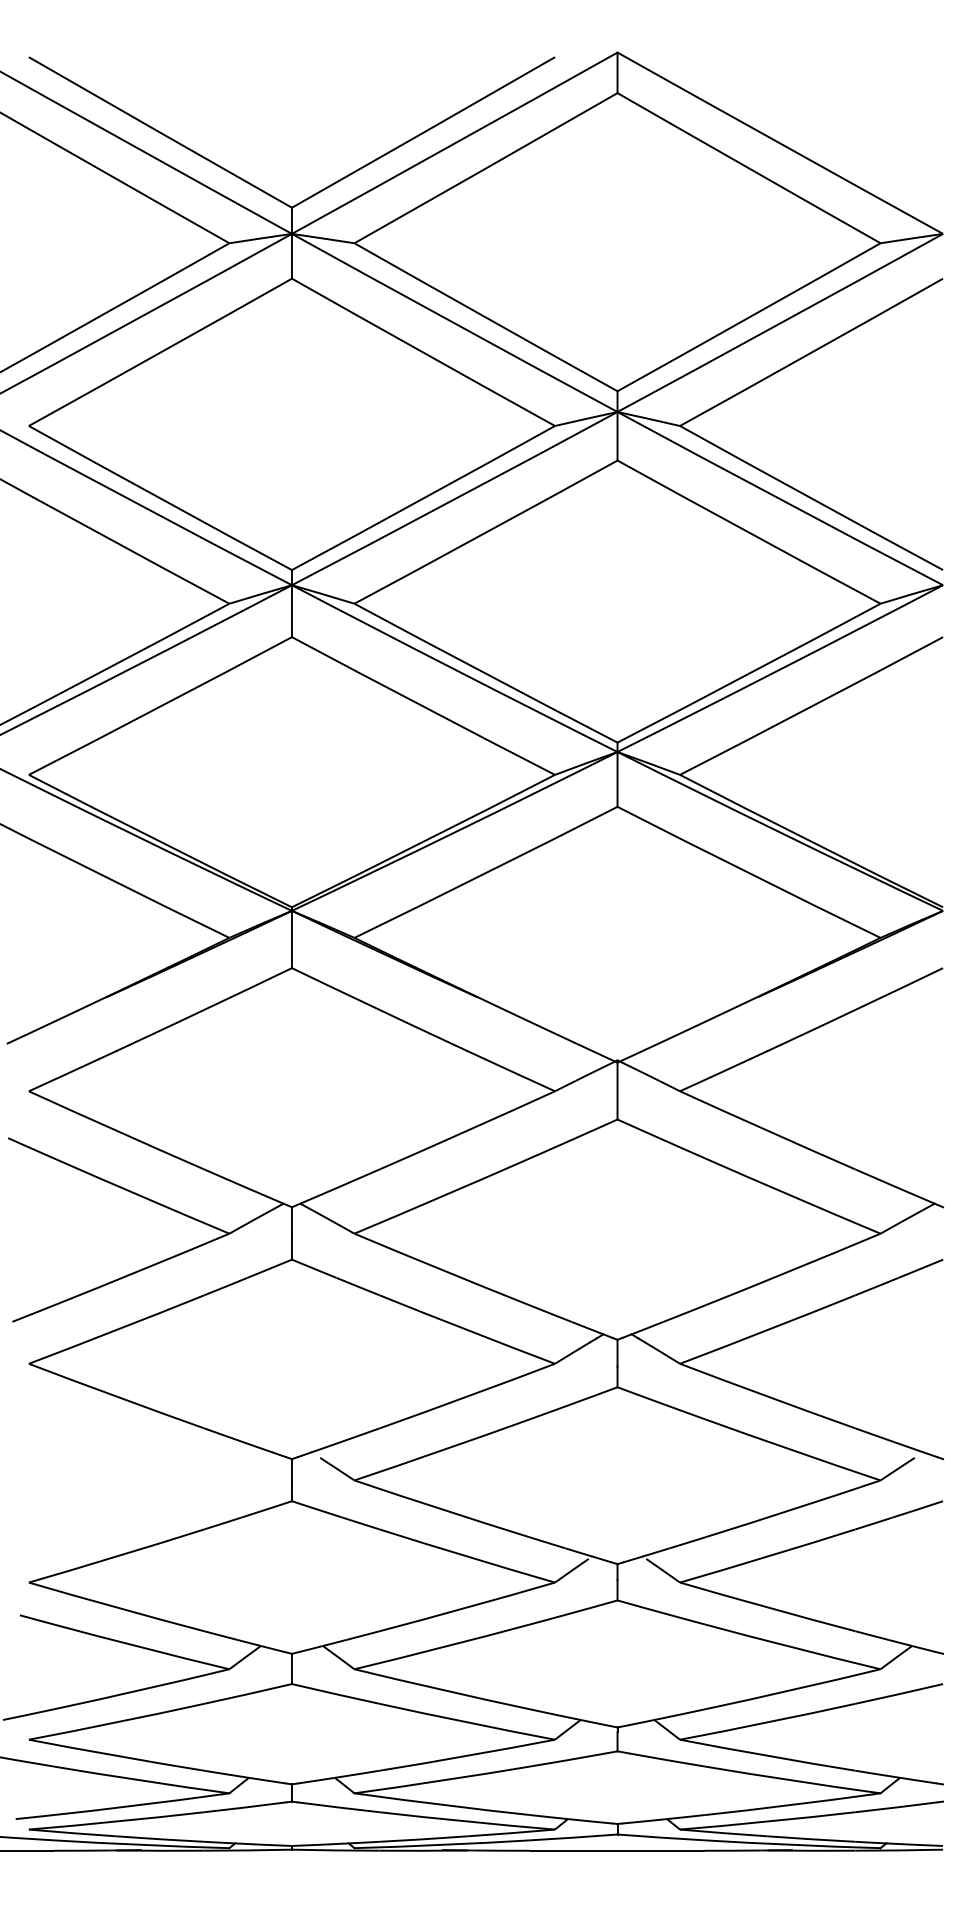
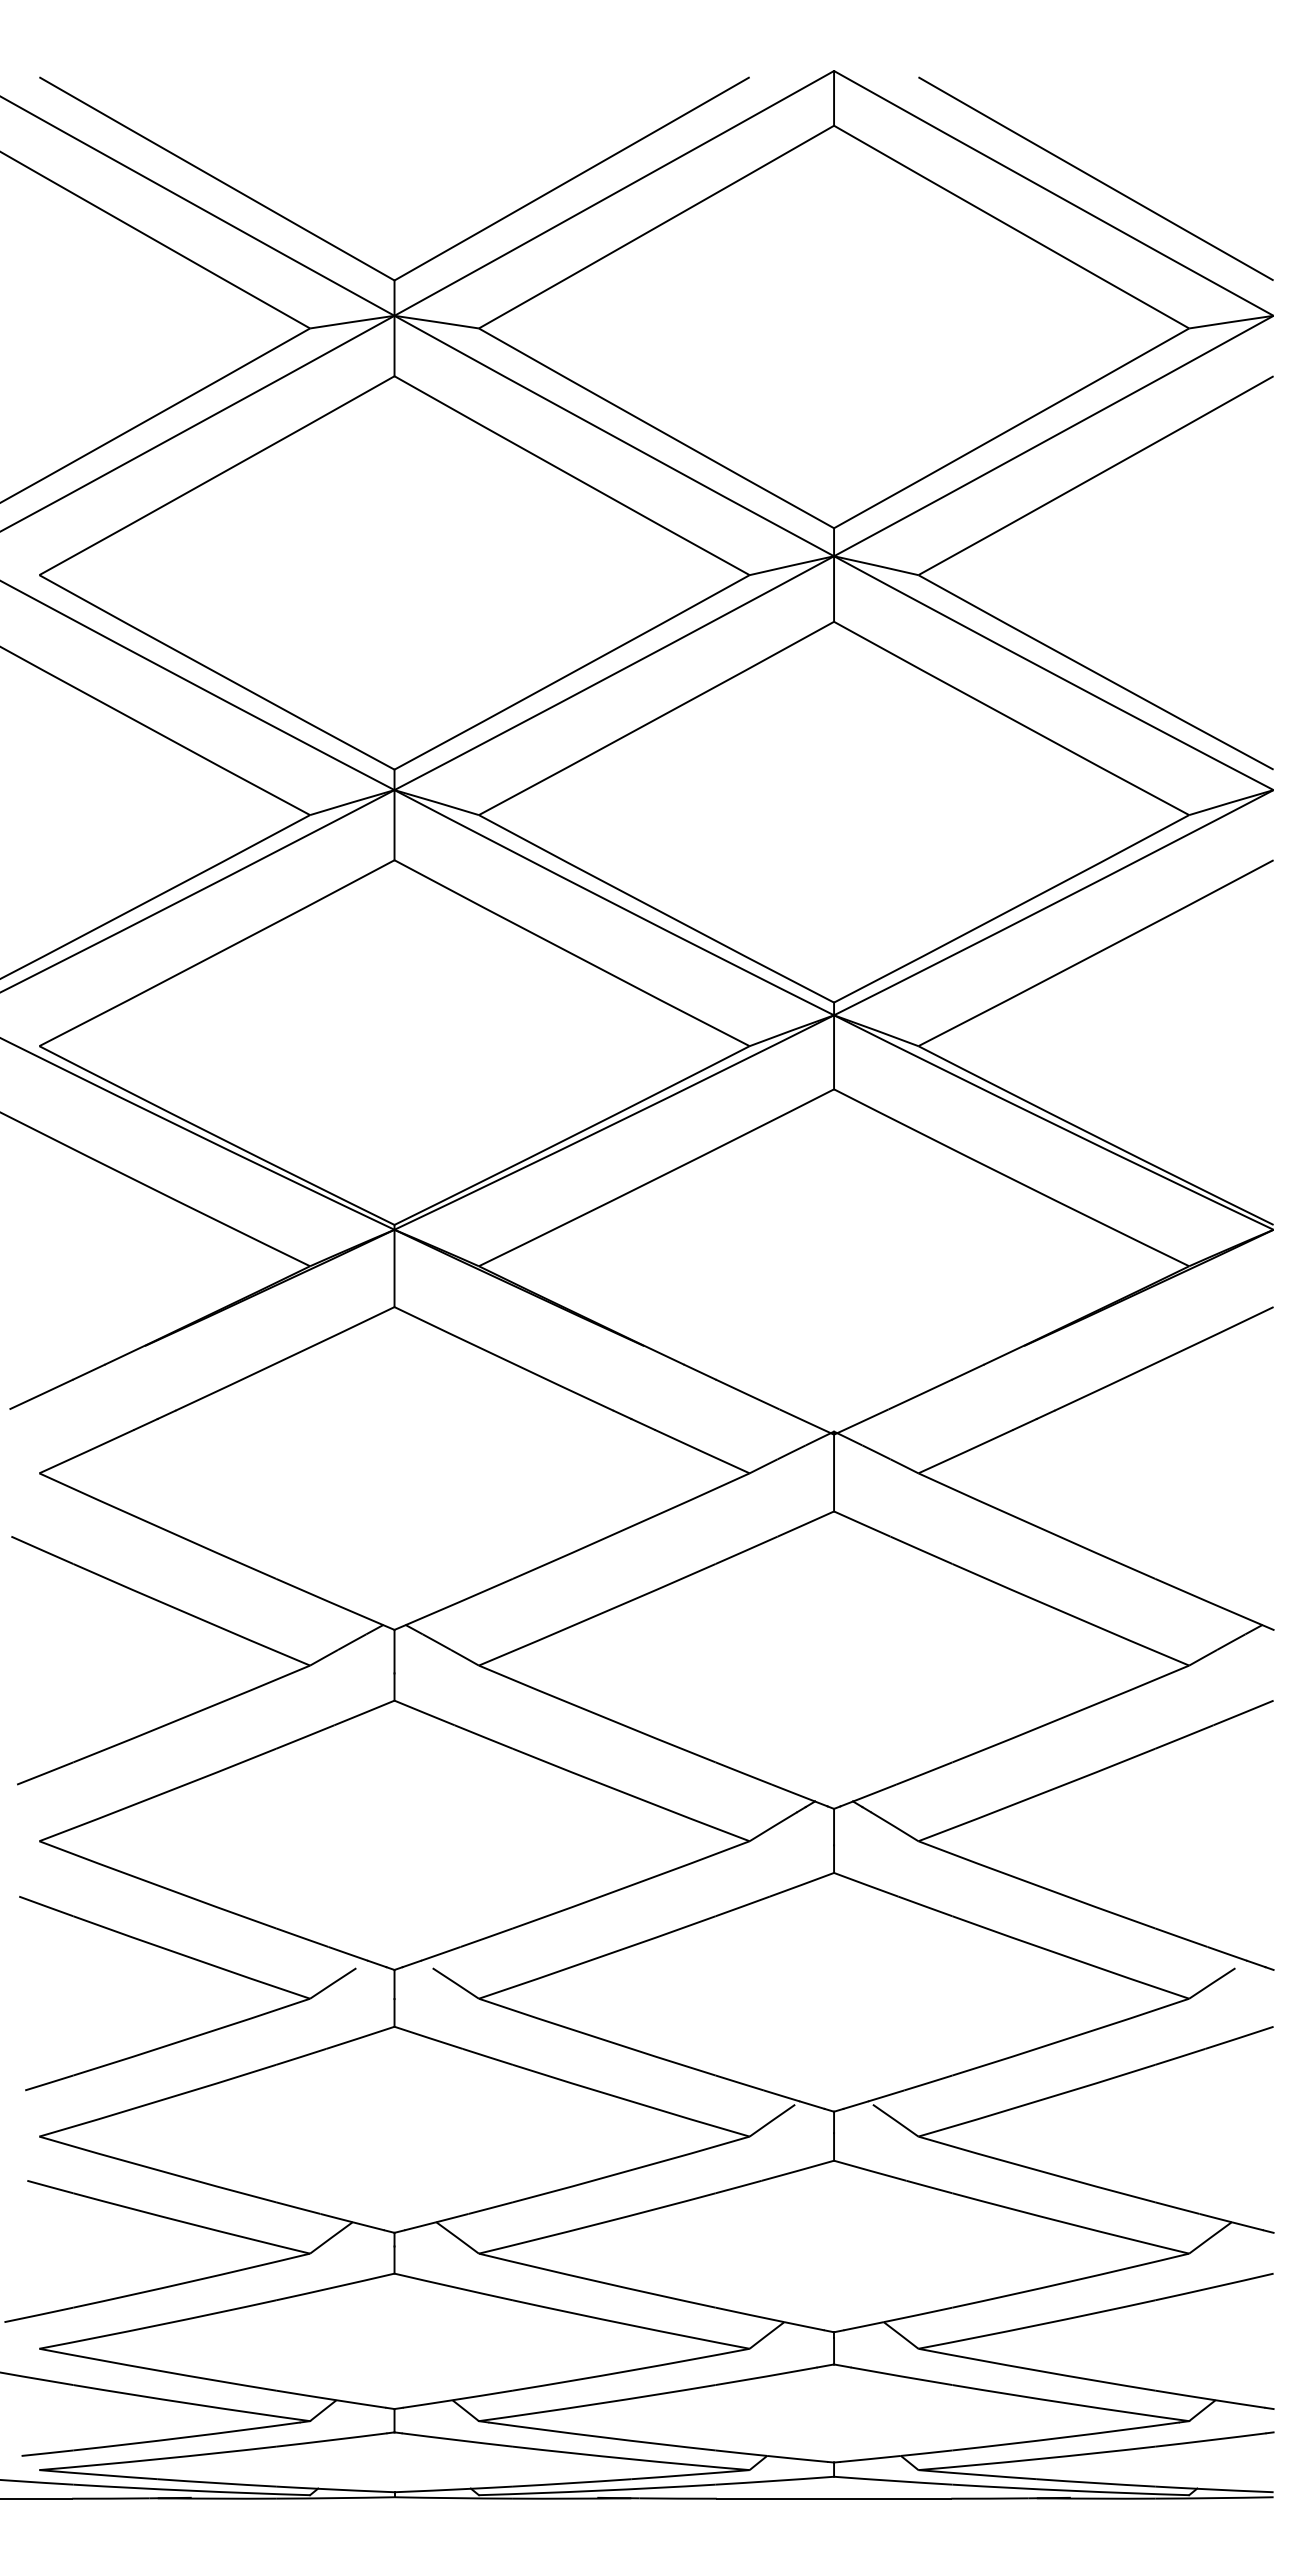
line: (811, 132) -> (1095, 178), added
part: (148, 1453) -> (200, 1962), added

